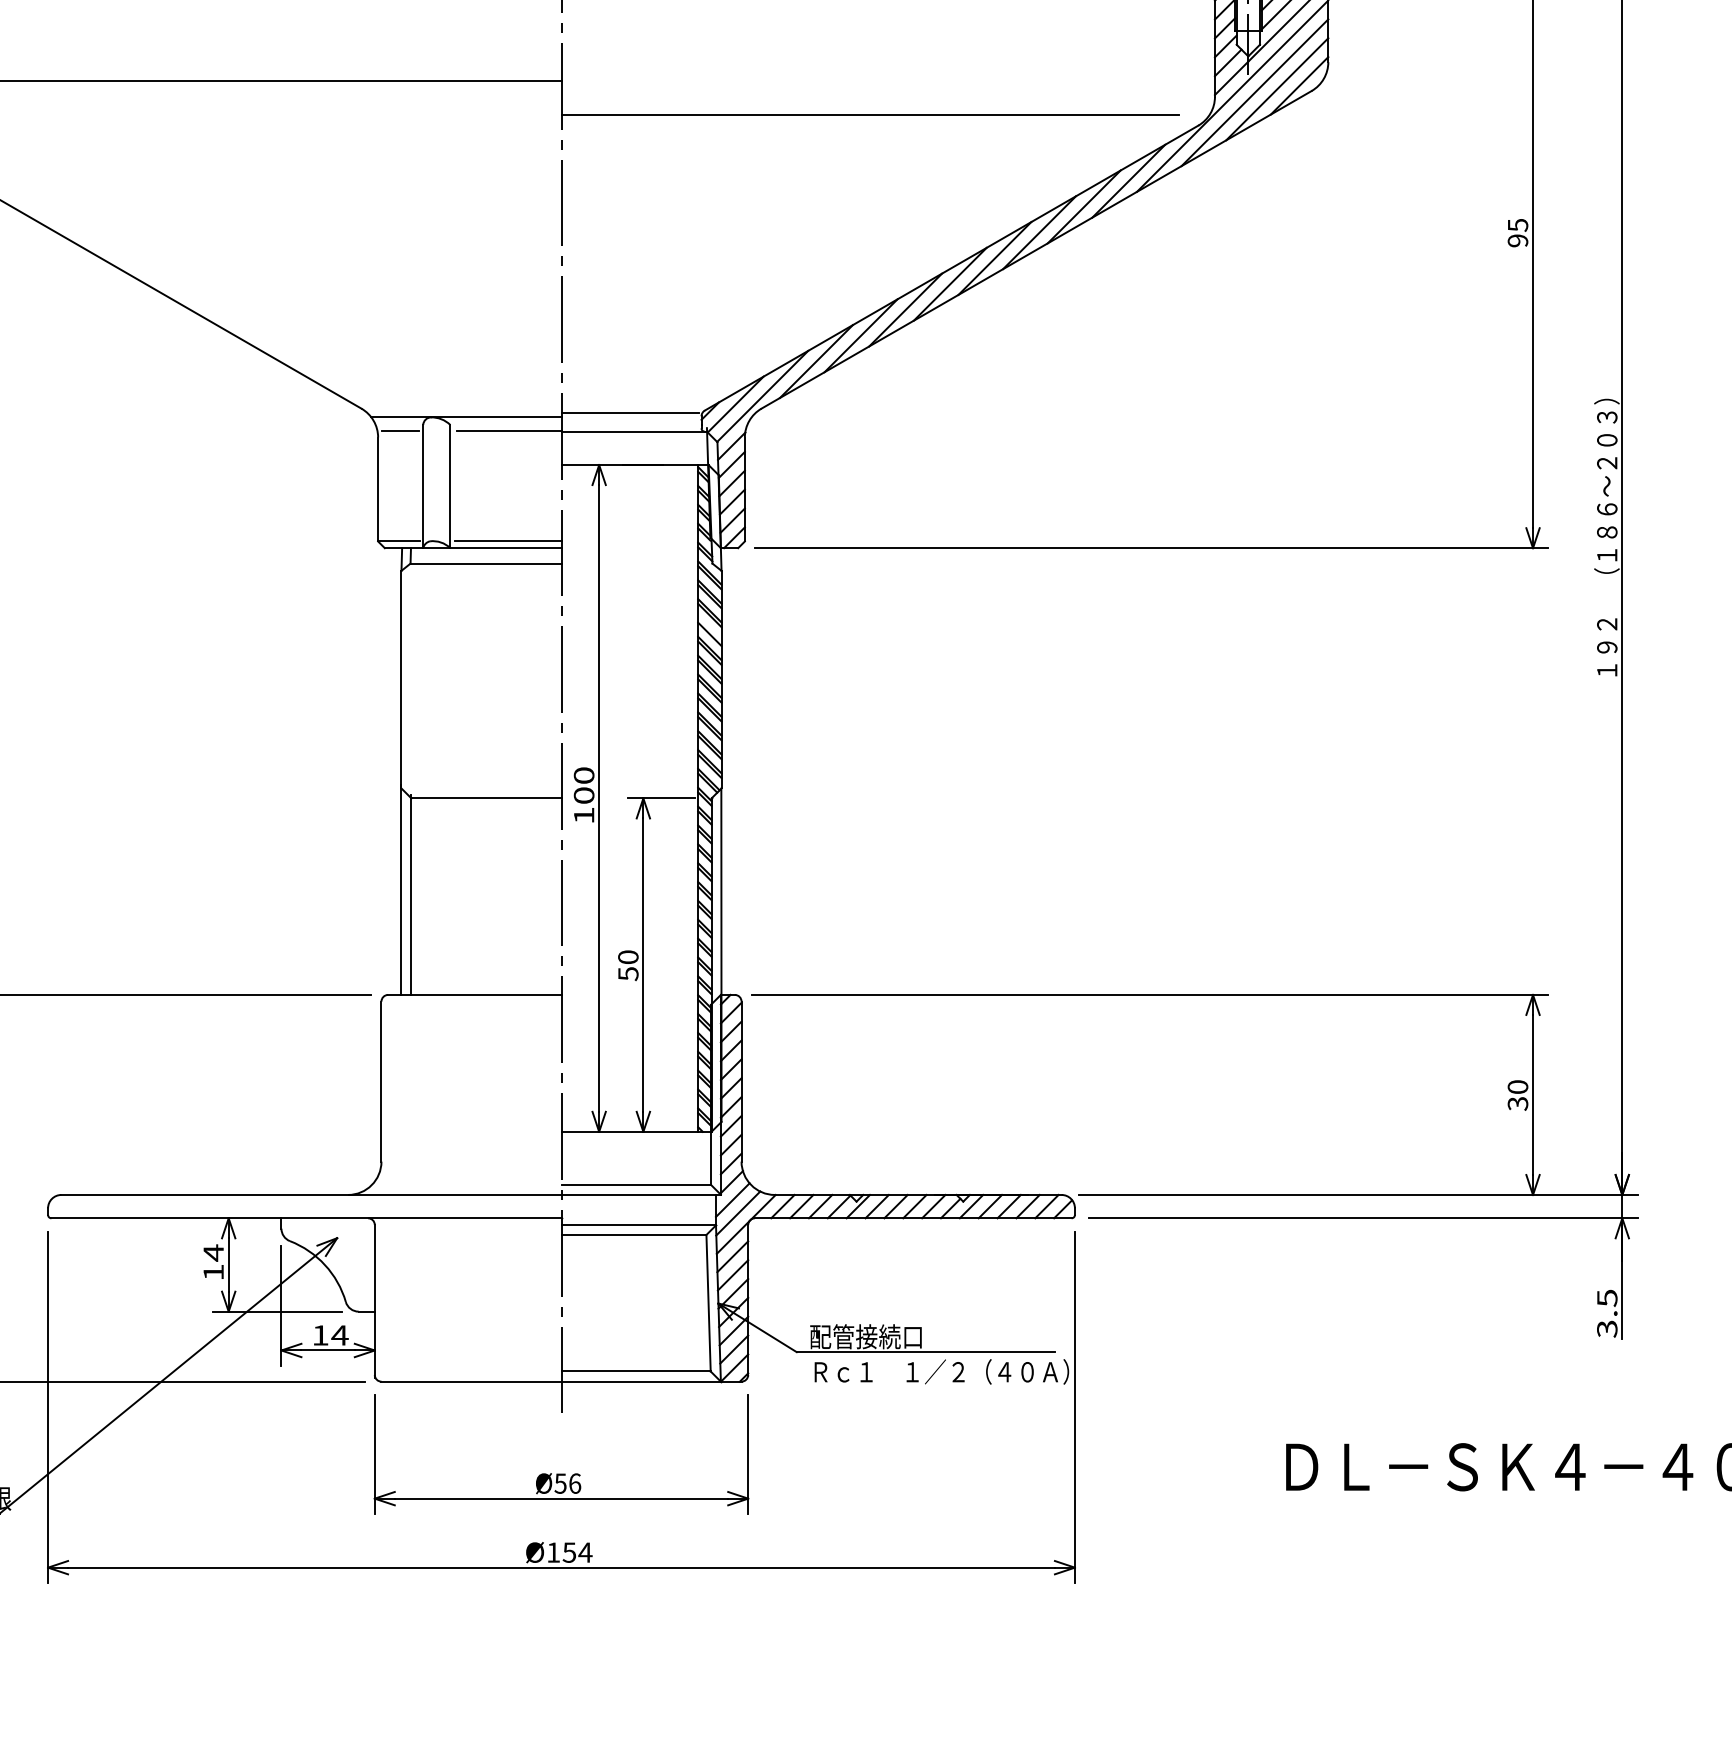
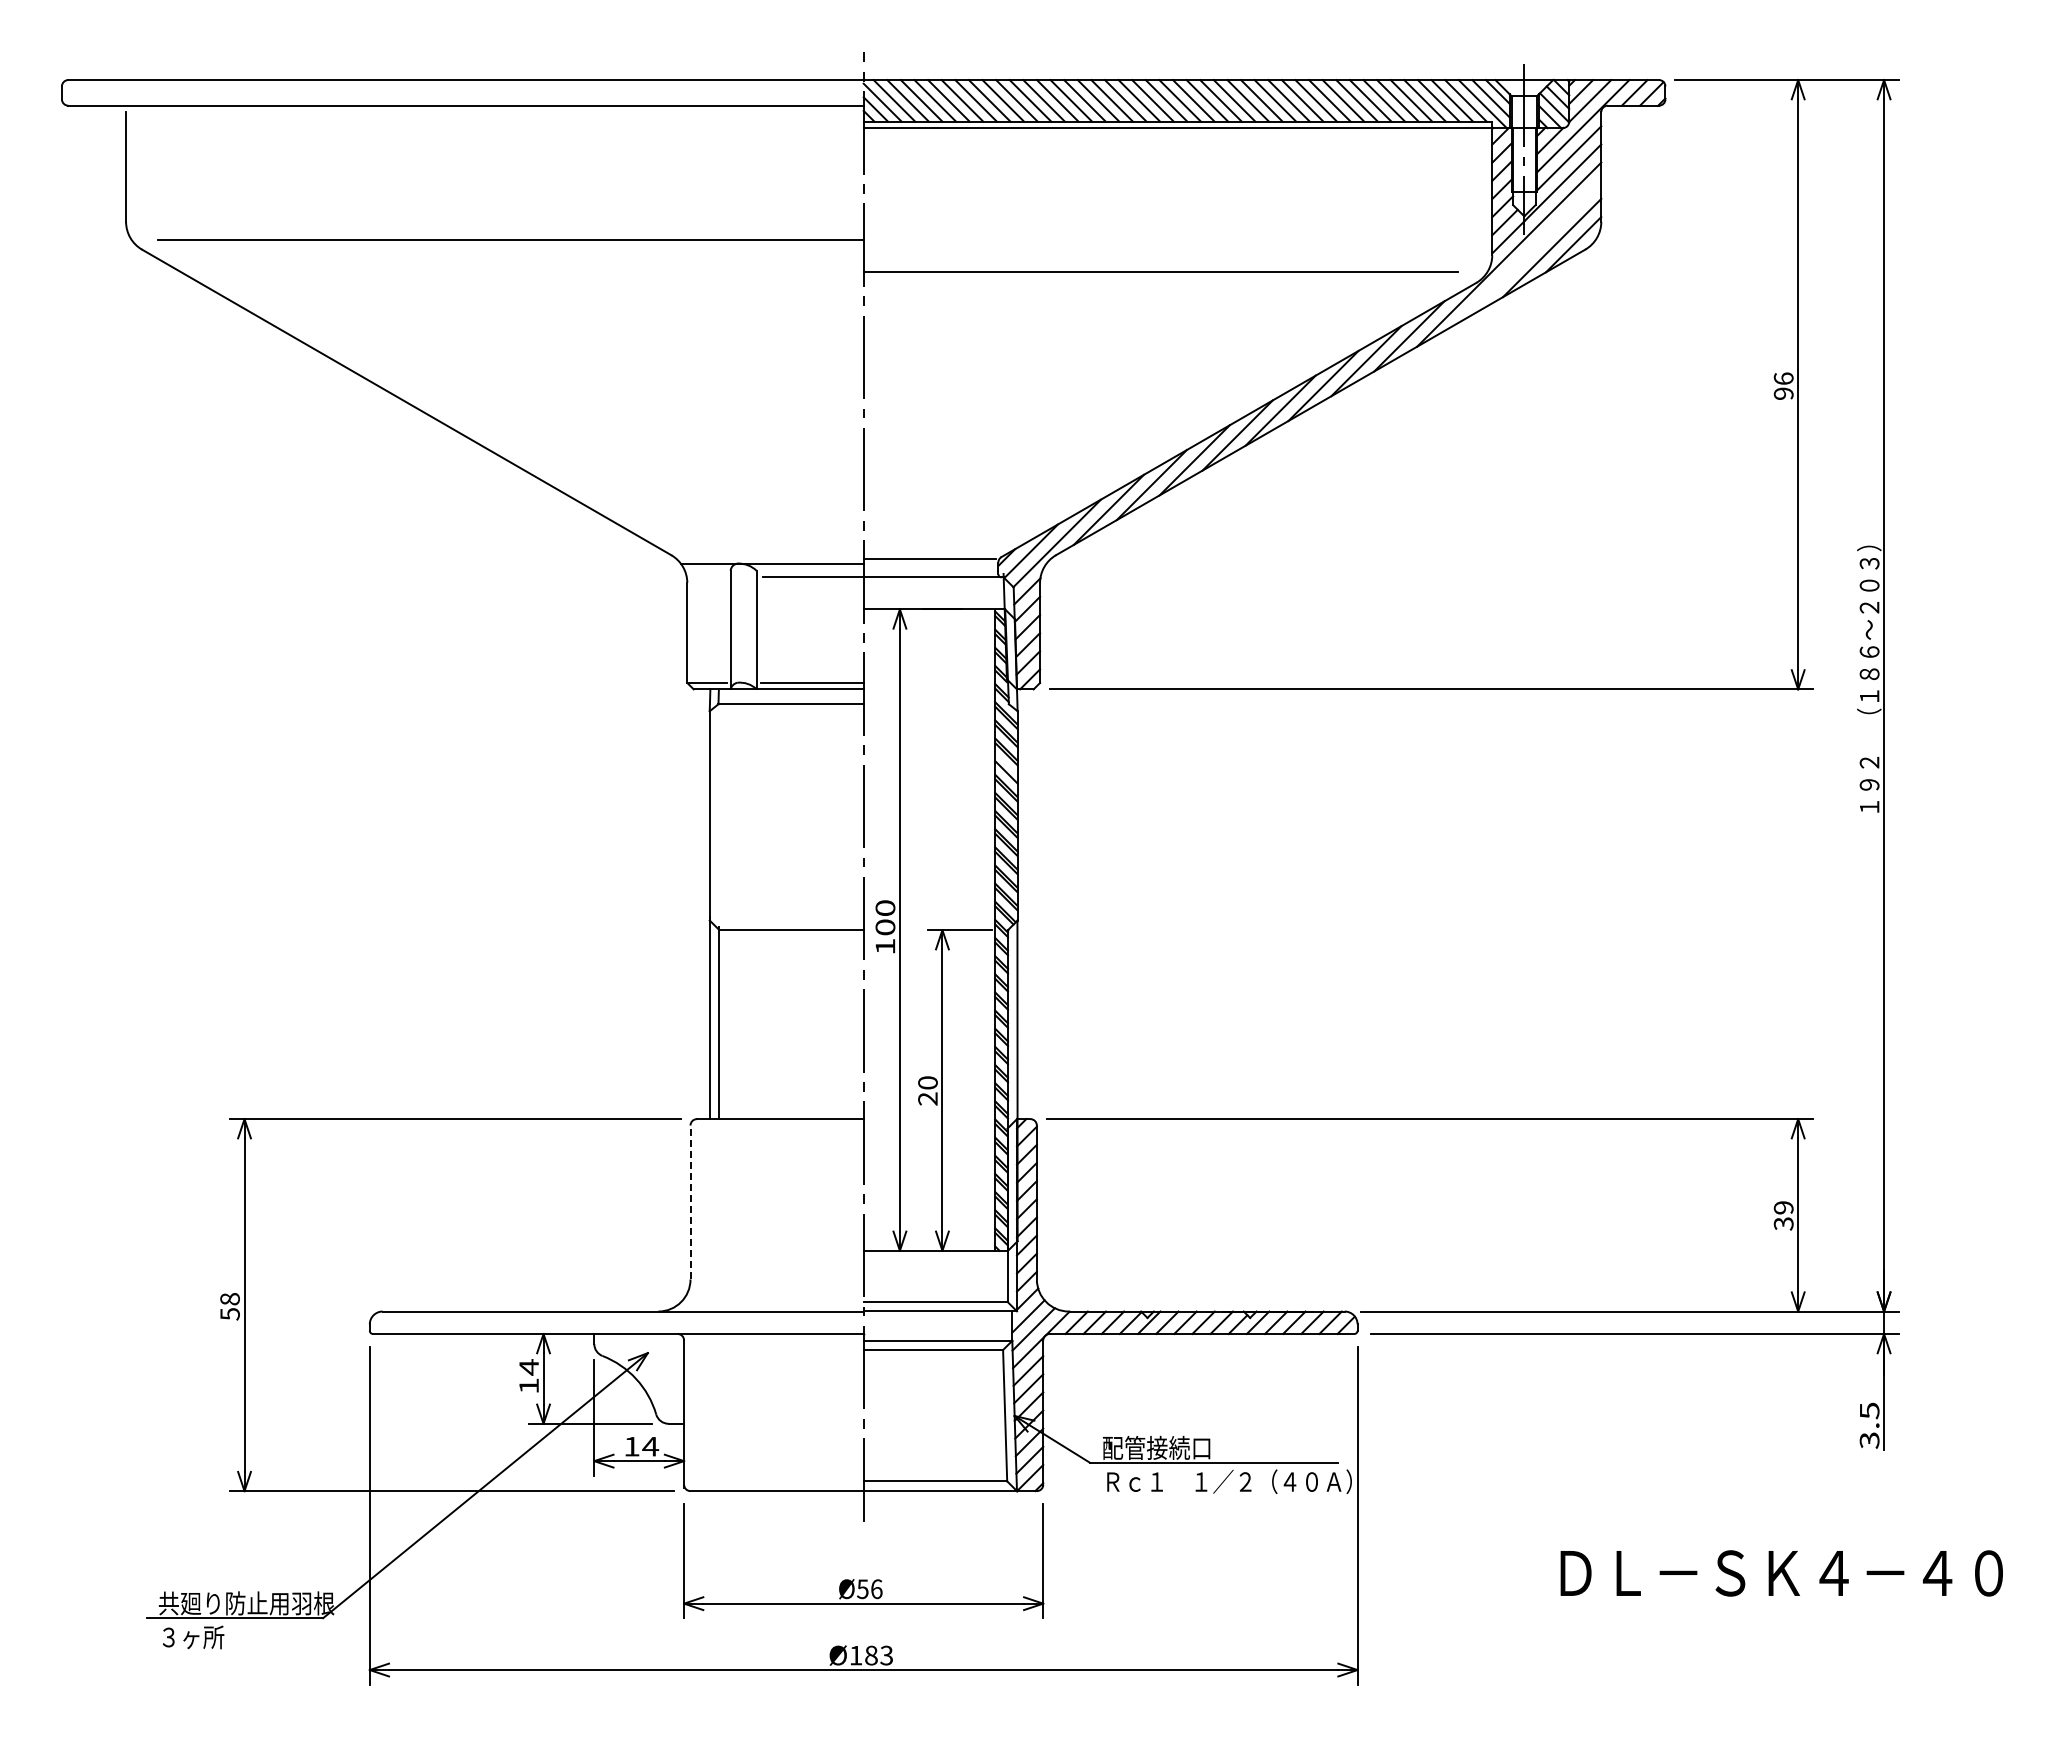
line: (1254, 91) -> (1530, 250), removed
text: (1517, 224) -> (1783, 378), 95 -> 96
line: (400, 431) -> (708, 577), removed
text: (627, 973) -> (927, 1098), 50 -> 20
line: (381, 1081) -> (690, 1202), solid -> dashed
text: (1517, 1086) -> (1783, 1207), 30 -> 39
text: (577, 1552) -> (879, 1655), Ø154 -> Ø183

